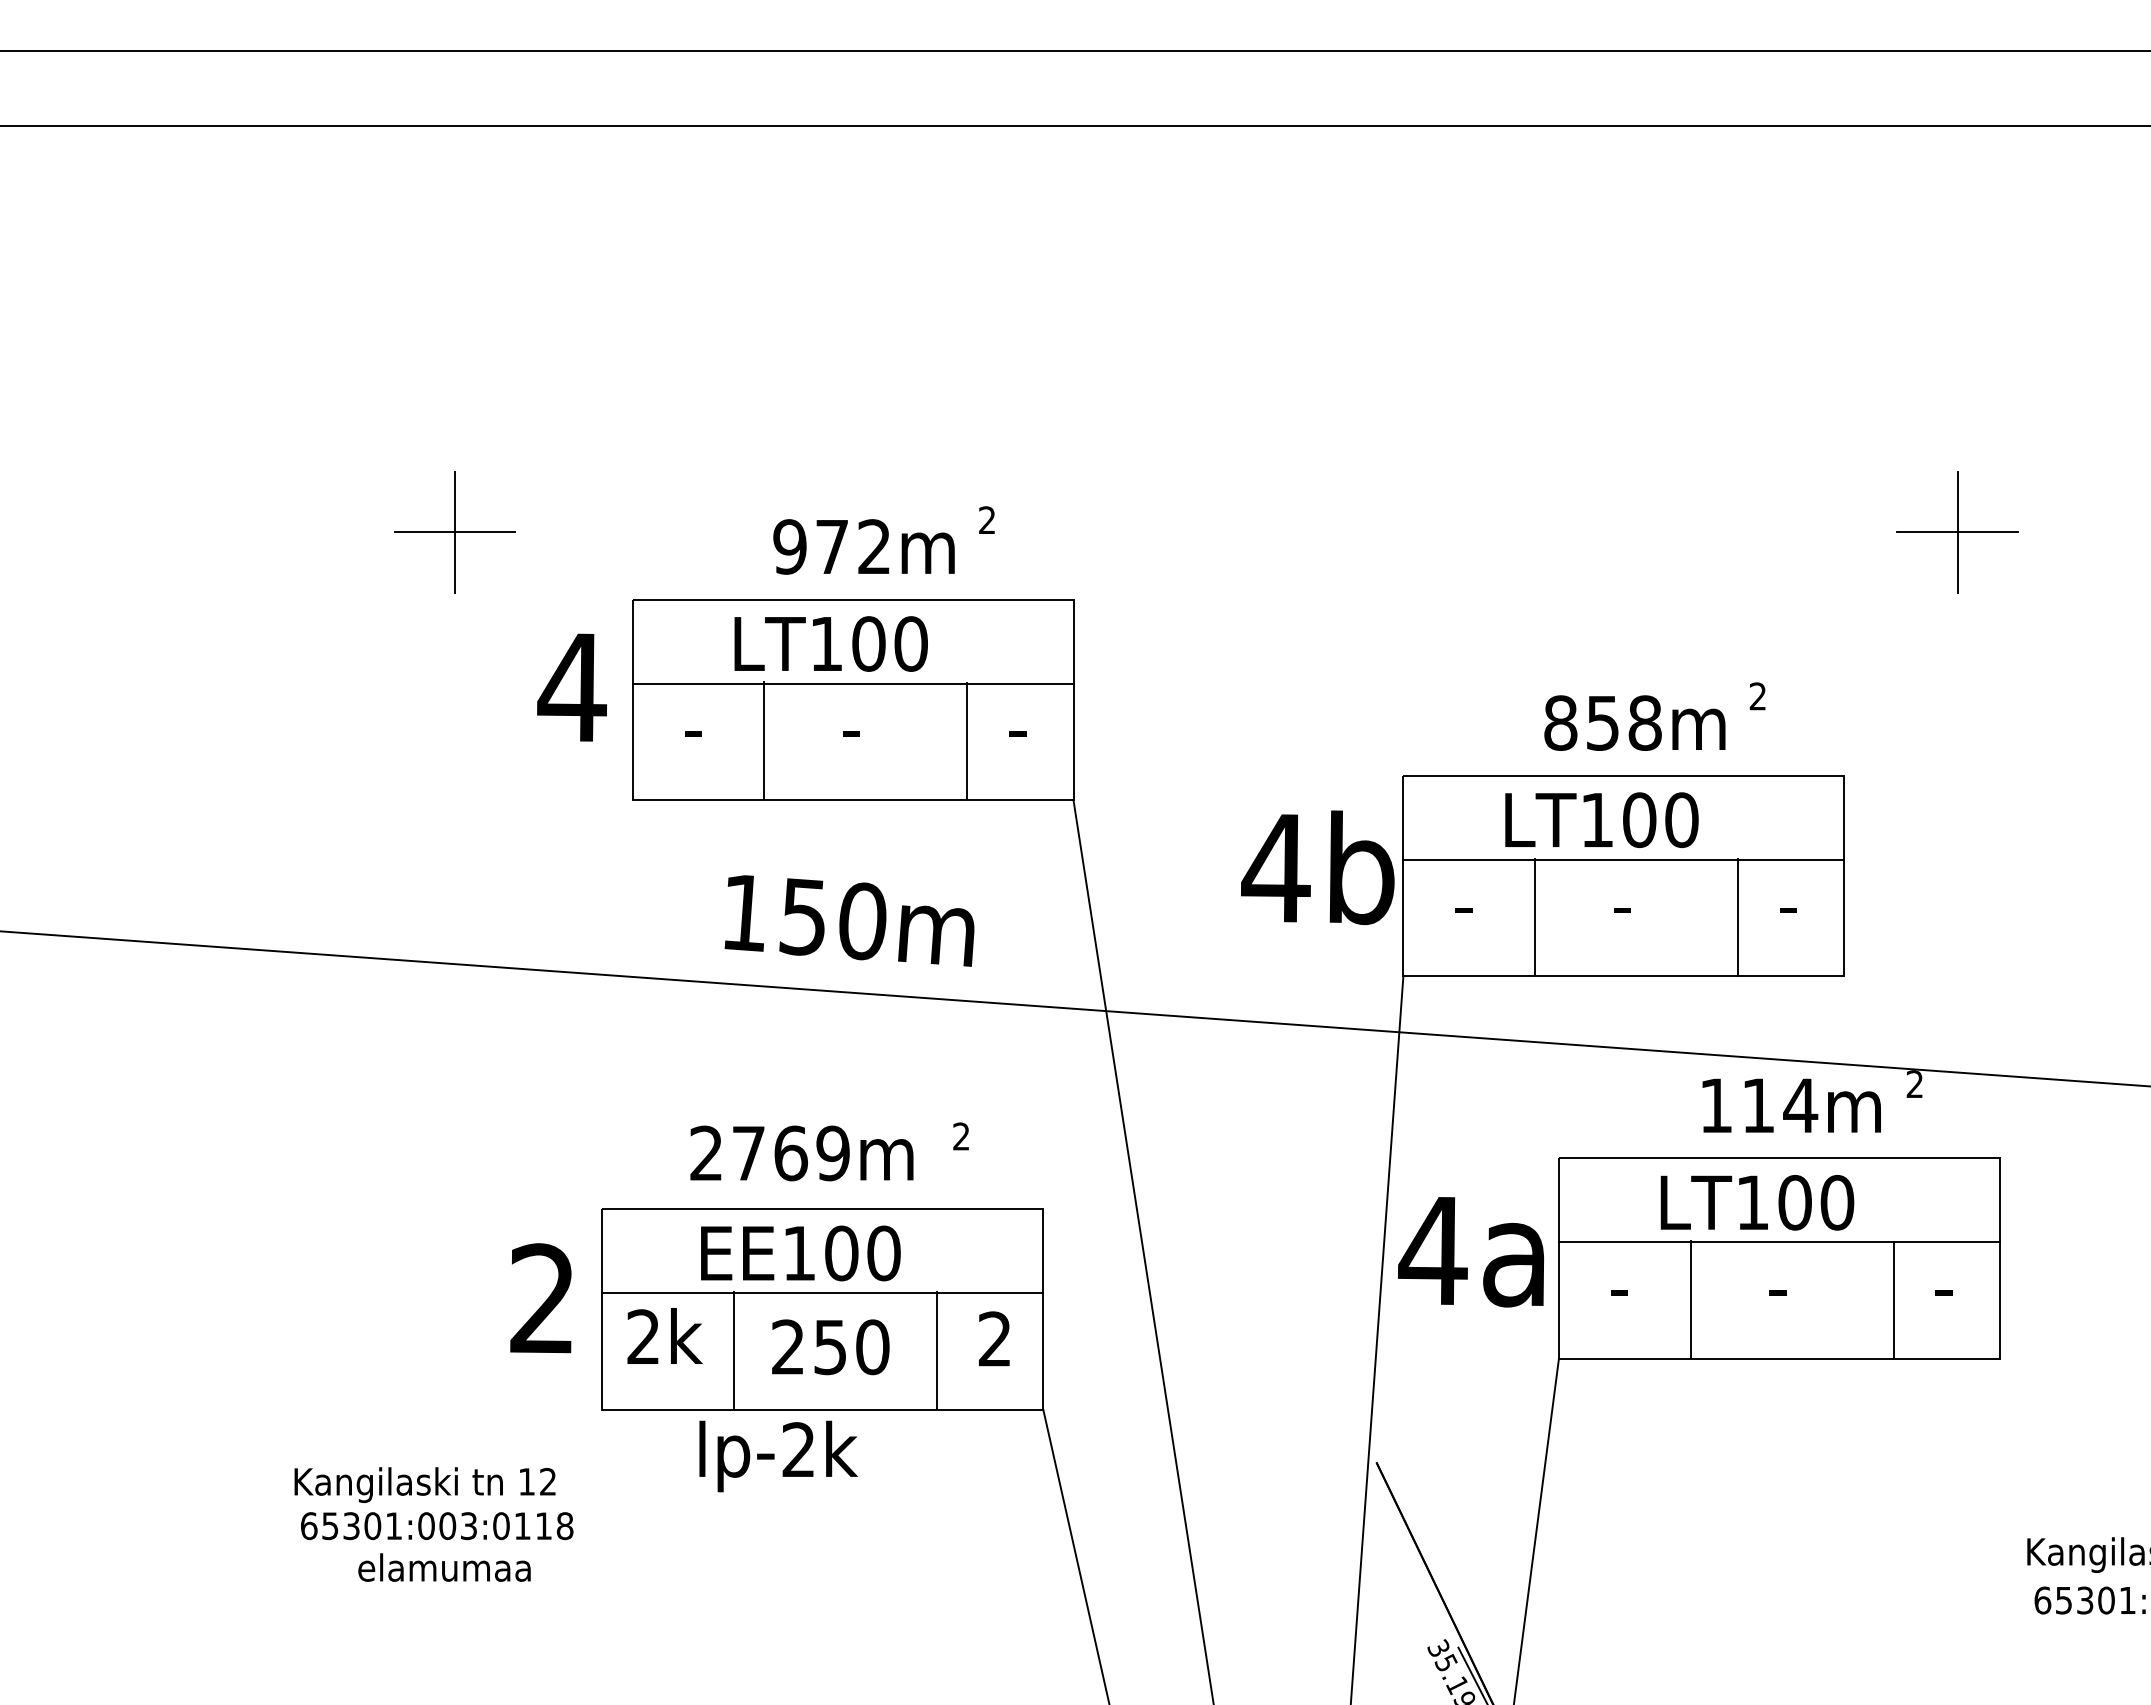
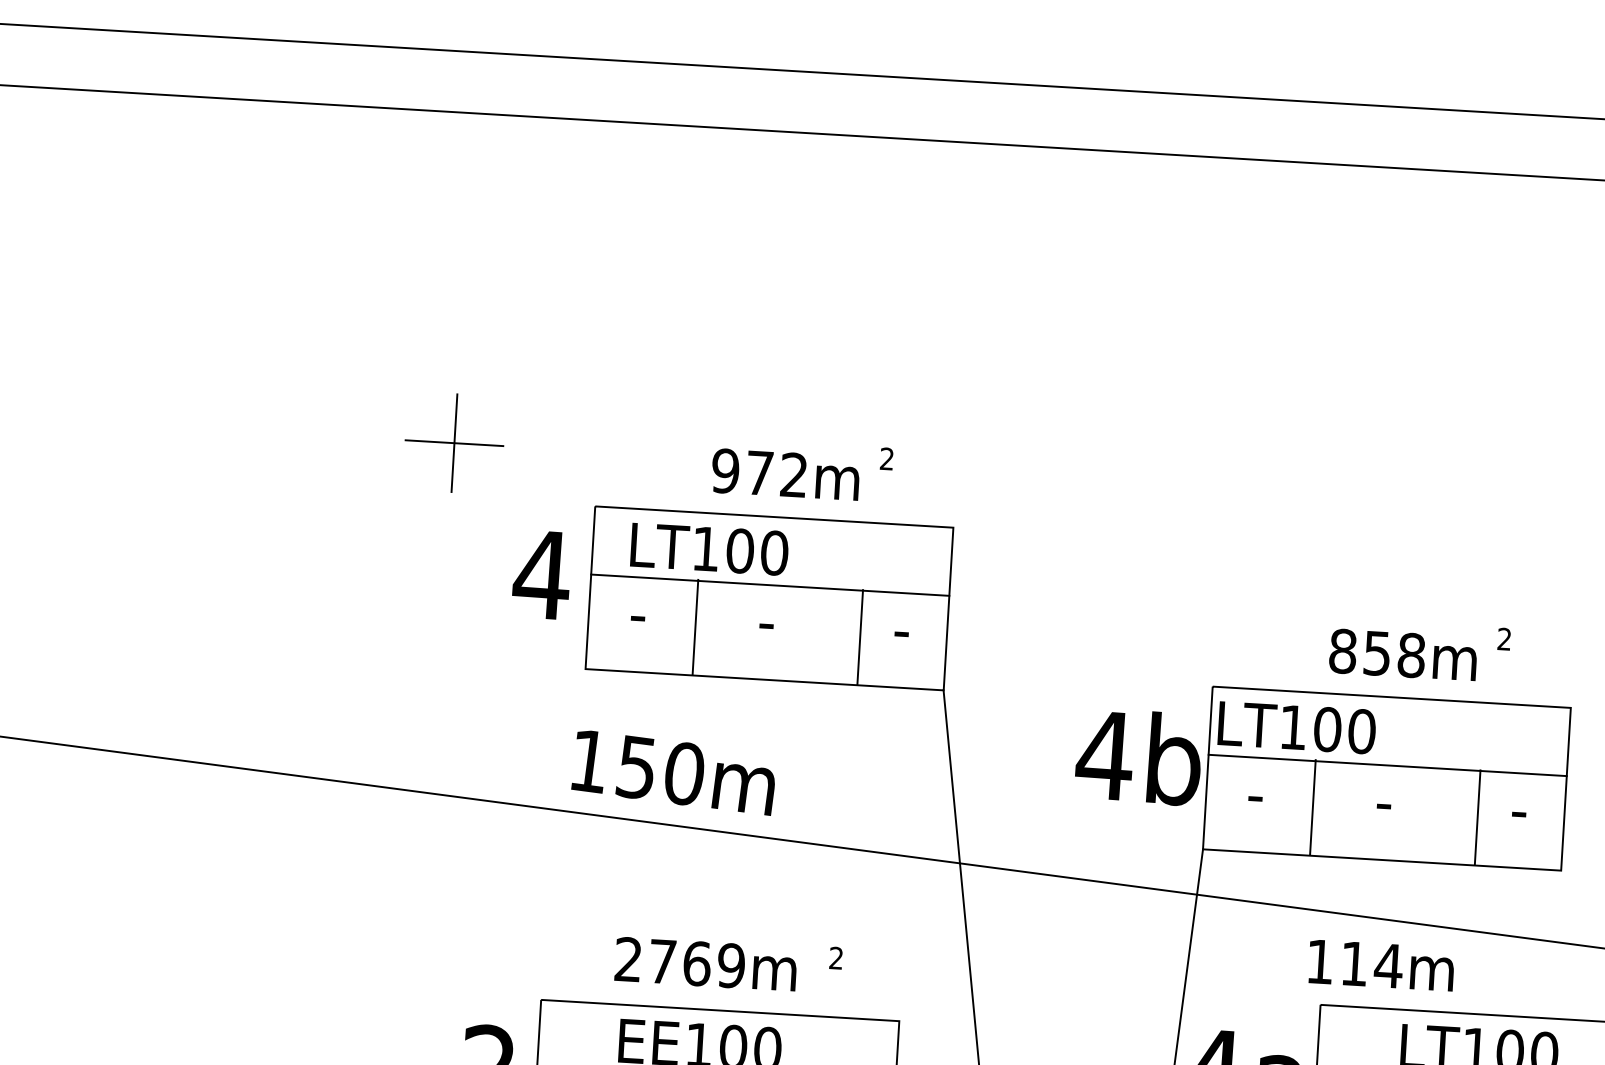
text: (830, 643) -> (709, 548), moved
text: (1601, 819) -> (1296, 727), moved
text: (849, 920) -> (673, 772), moved
text: (1791, 1105) -> (1381, 965), moved

